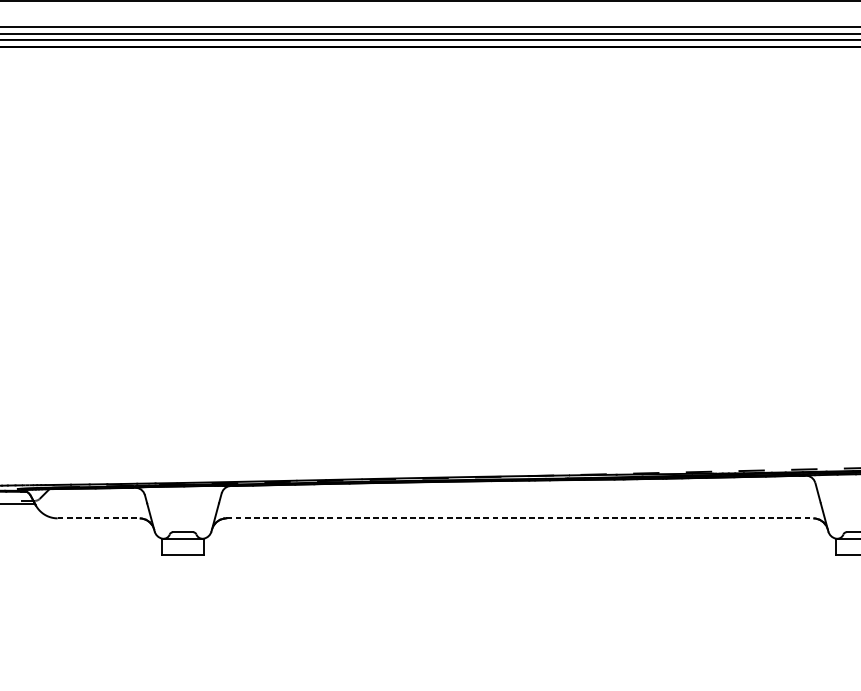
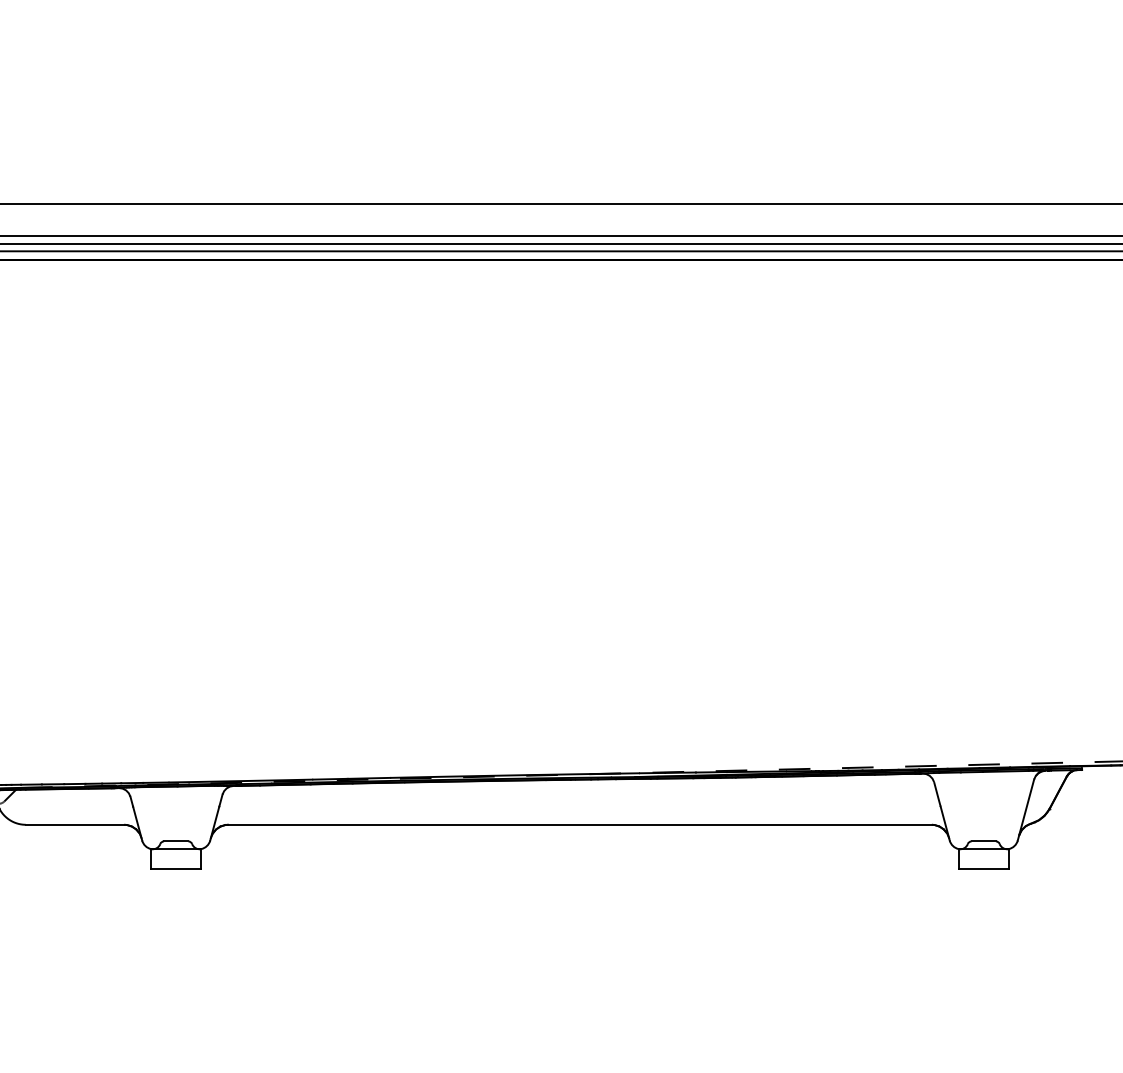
line: (99, 518) -> (75, 824), dashed -> solid
line: (519, 518) -> (579, 824), dashed -> solid

